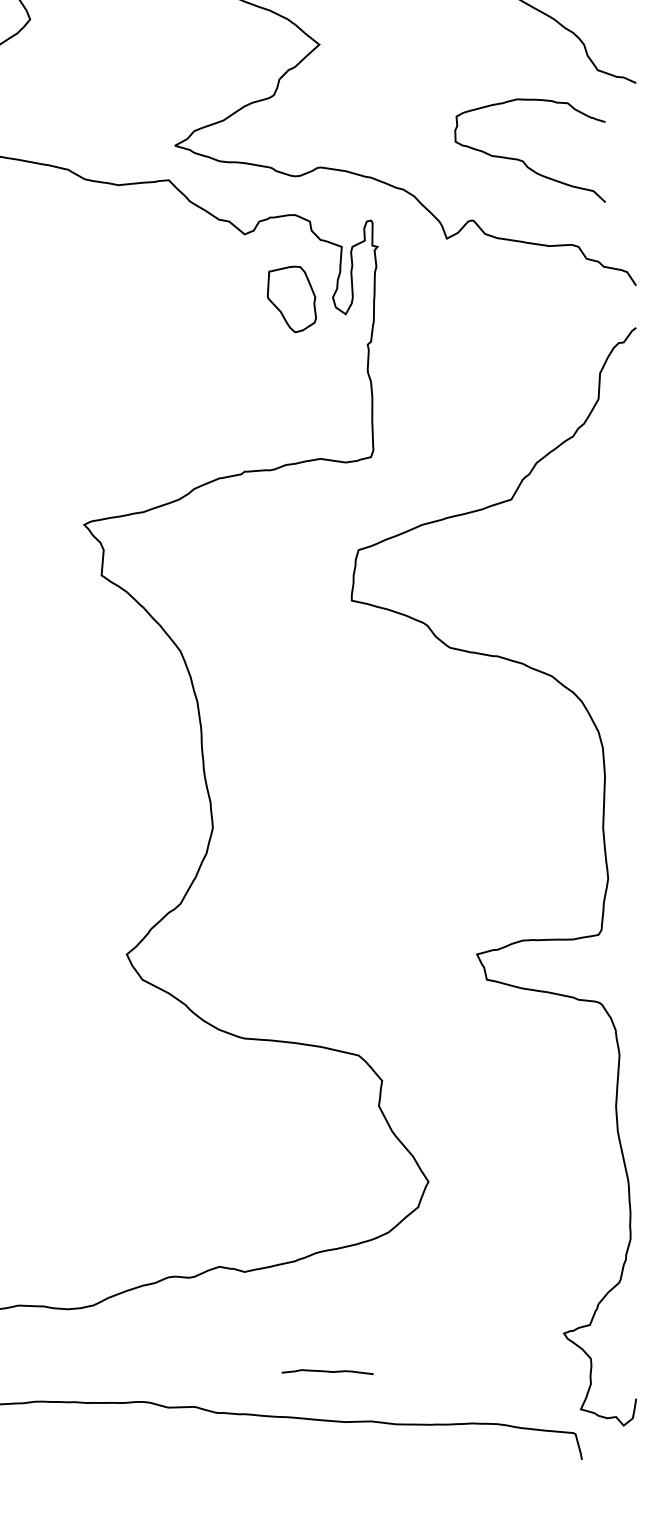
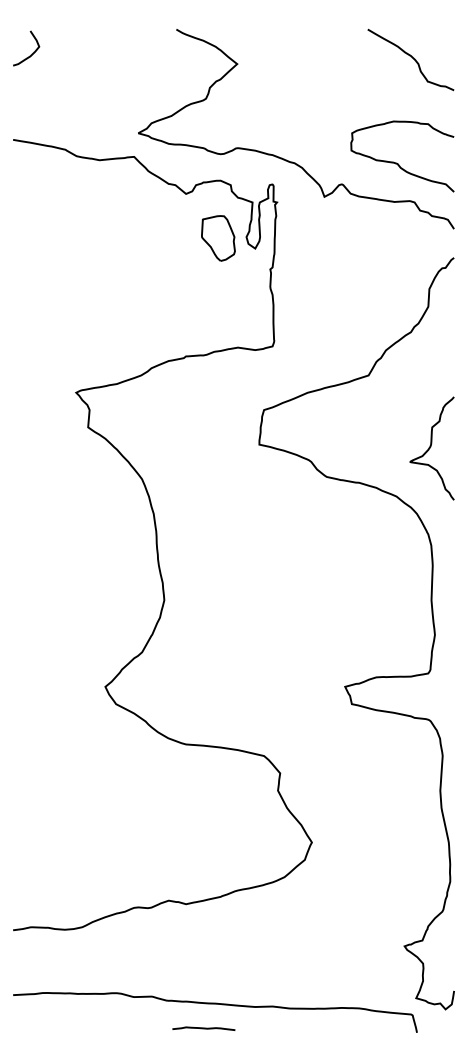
curve: (524, 160) -> (398, 163), moved
curve: (601, 606) -> (430, 448), added
line: (327, 1371) -> (203, 1028), moved

